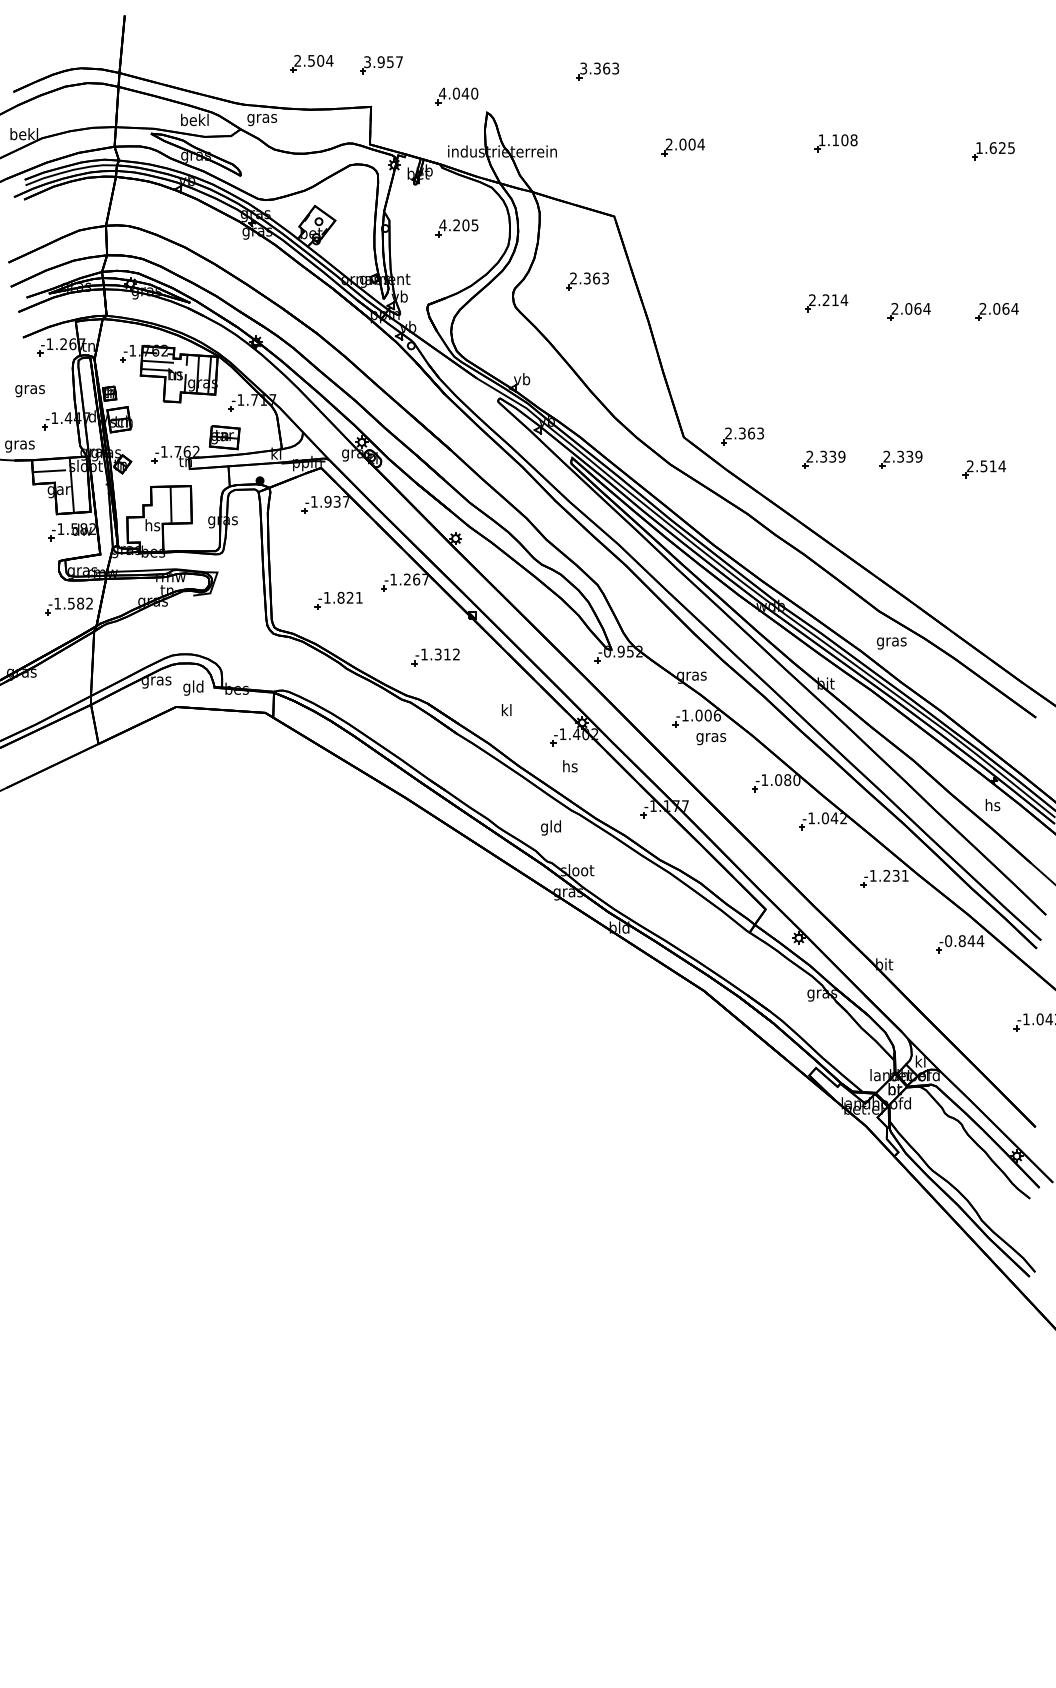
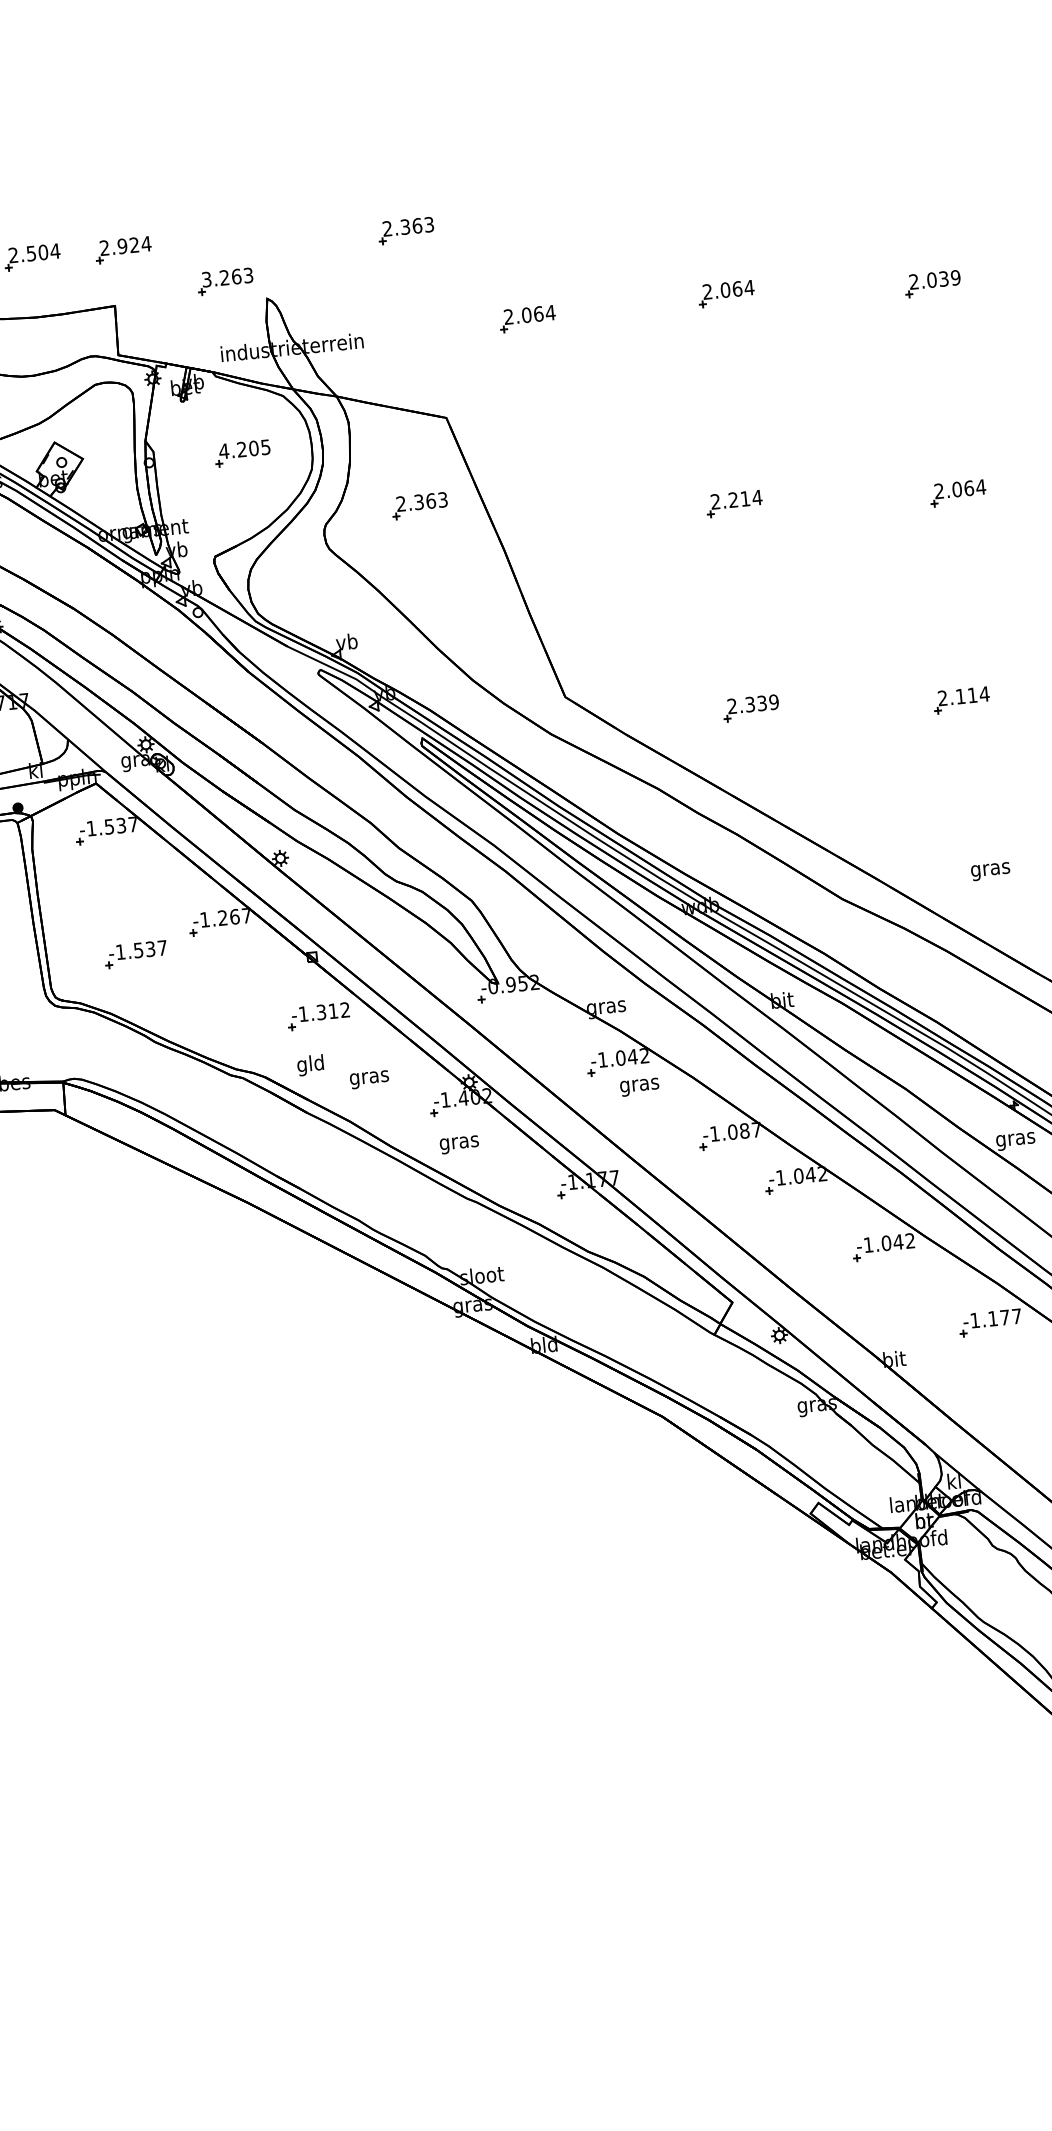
text: (383, 62) -> (125, 246), 3.957 -> 2.924
text: (583, 68) -> (387, 228), 3.363 -> 2.363
text: (458, 93) -> (227, 277), 4.040 -> 3.263
text: (837, 140) -> (727, 290), 1.108 -> 2.064
text: (691, 144) -> (537, 314), 2.004 -> 2.064
text: (995, 148) -> (934, 280), 1.625 -> 2.039
part: (908, 311) -> (842, 504), removed
part: (742, 436) -> (641, 688), removed
part: (900, 459) -> (850, 698), removed
text: (983, 466) -> (960, 696), 2.514 -> 2.114
text: (327, 501) -> (108, 826), -1.937 -> -1.537
text: (349, 597) -> (149, 948), -1.821 -> -1.537
text: (891, 643) -> (990, 871), moved
part: (435, 657) -> (318, 1016), moved
text: (506, 711) -> (369, 1077), kl -> gras
text: (712, 715) -> (638, 1056), -1.006 -> -1.042
text: (569, 767) -> (458, 1142), hs -> gras
text: (796, 780) -> (756, 1130), -1.080 -> -1.087
text: (992, 806) -> (1015, 1139), hs -> gras
text: (550, 827) -> (309, 1064), moved
text: (895, 875) -> (897, 1241), -1.231 -> -1.042
text: (964, 941) -> (995, 1318), -0.844 -> -1.177

